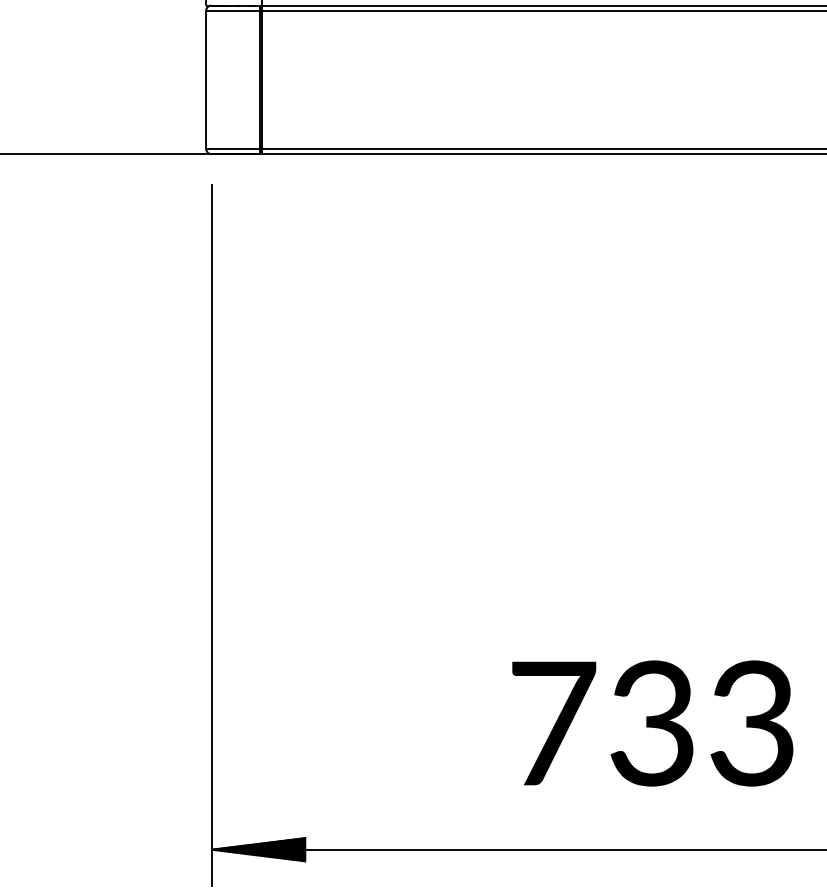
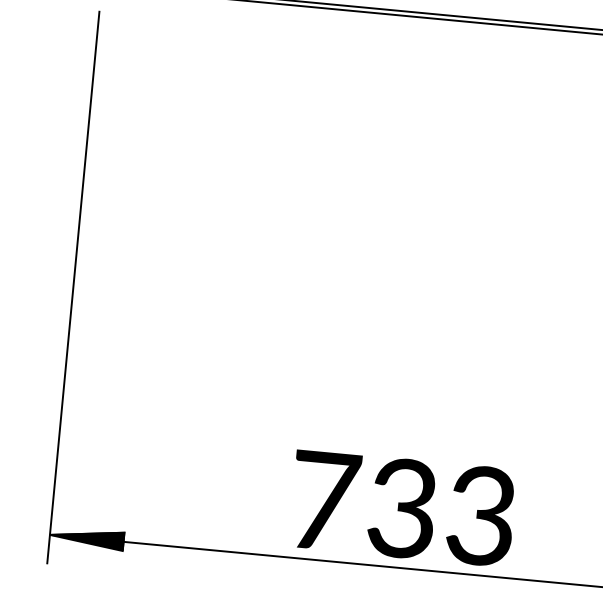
text: (652, 723) -> (402, 508), moved

